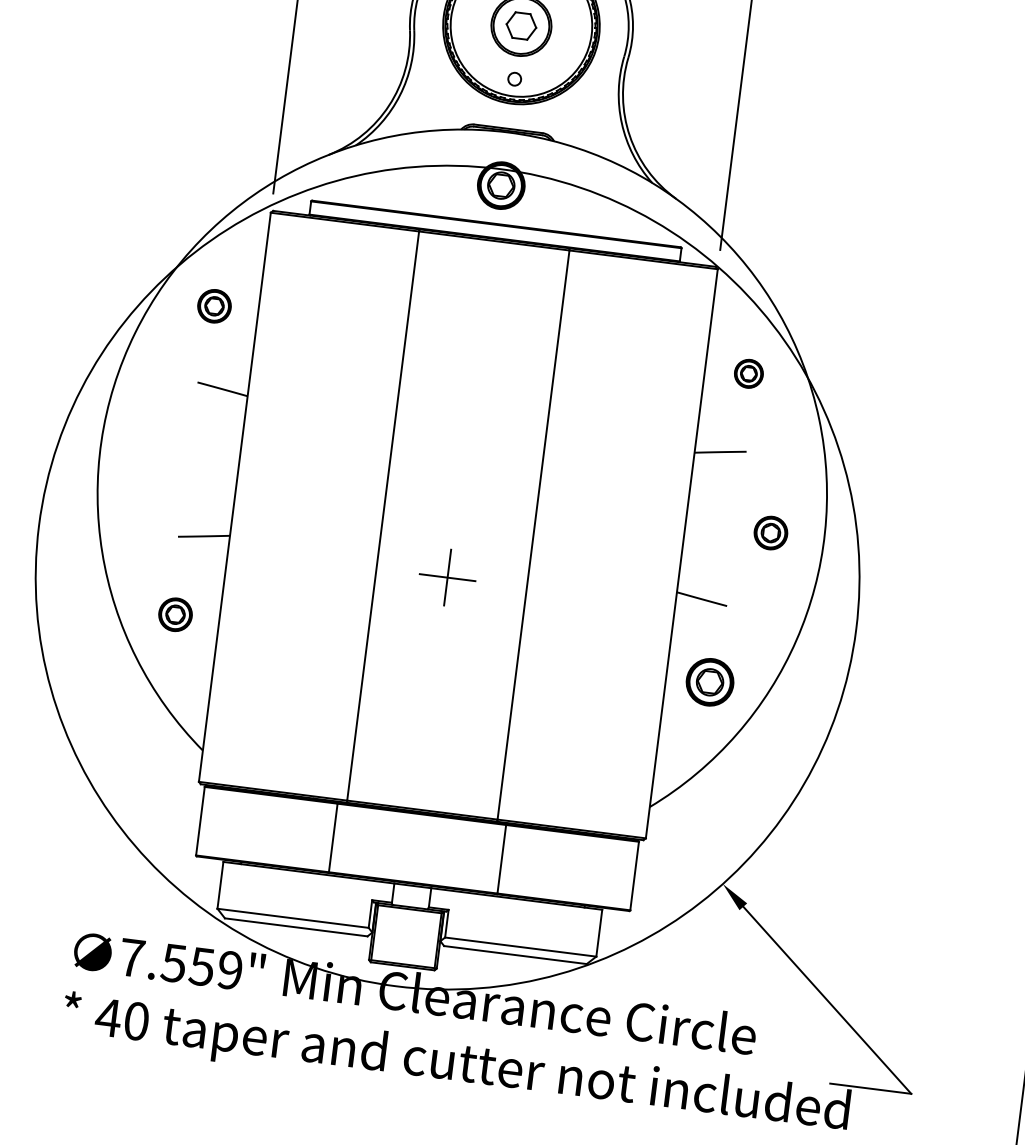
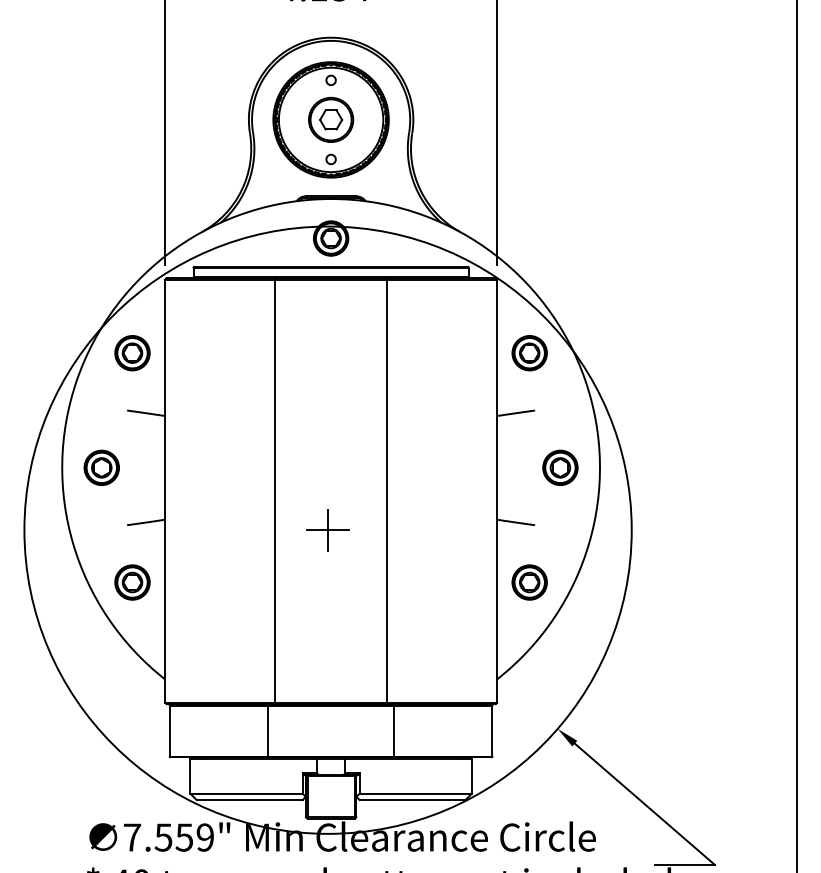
part: (214, 306) -> (132, 353), size x1.43
part: (748, 374) -> (529, 353), size x1.67
part: (153, 454) -> (101, 467), added
part: (771, 532) -> (560, 467), size x1.43
part: (175, 614) -> (132, 582), size x1.43

